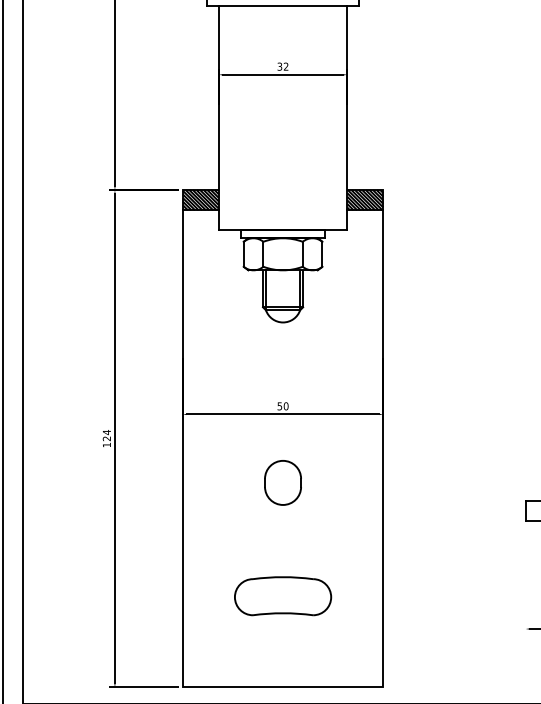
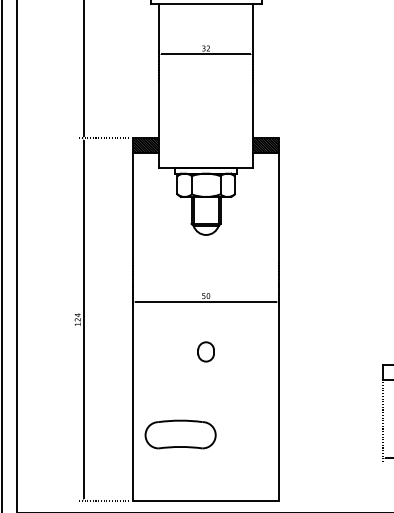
part: (282, 482) -> (205, 351), size x0.6
part: (283, 596) -> (180, 434), moved

